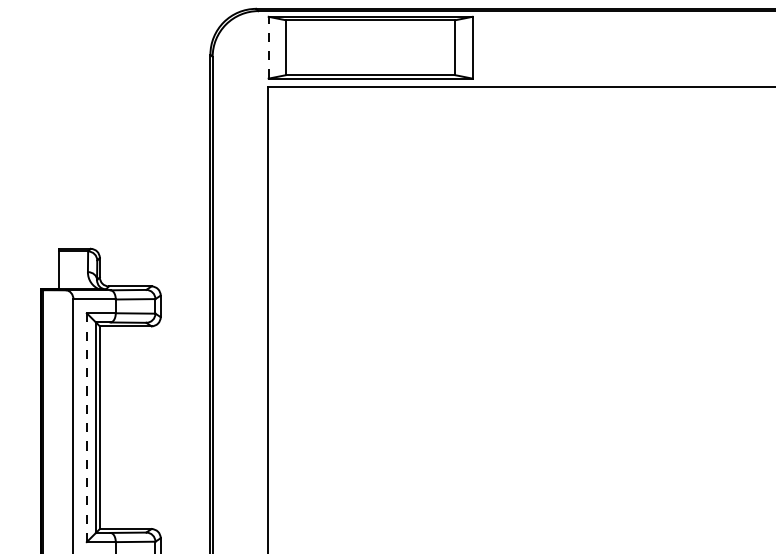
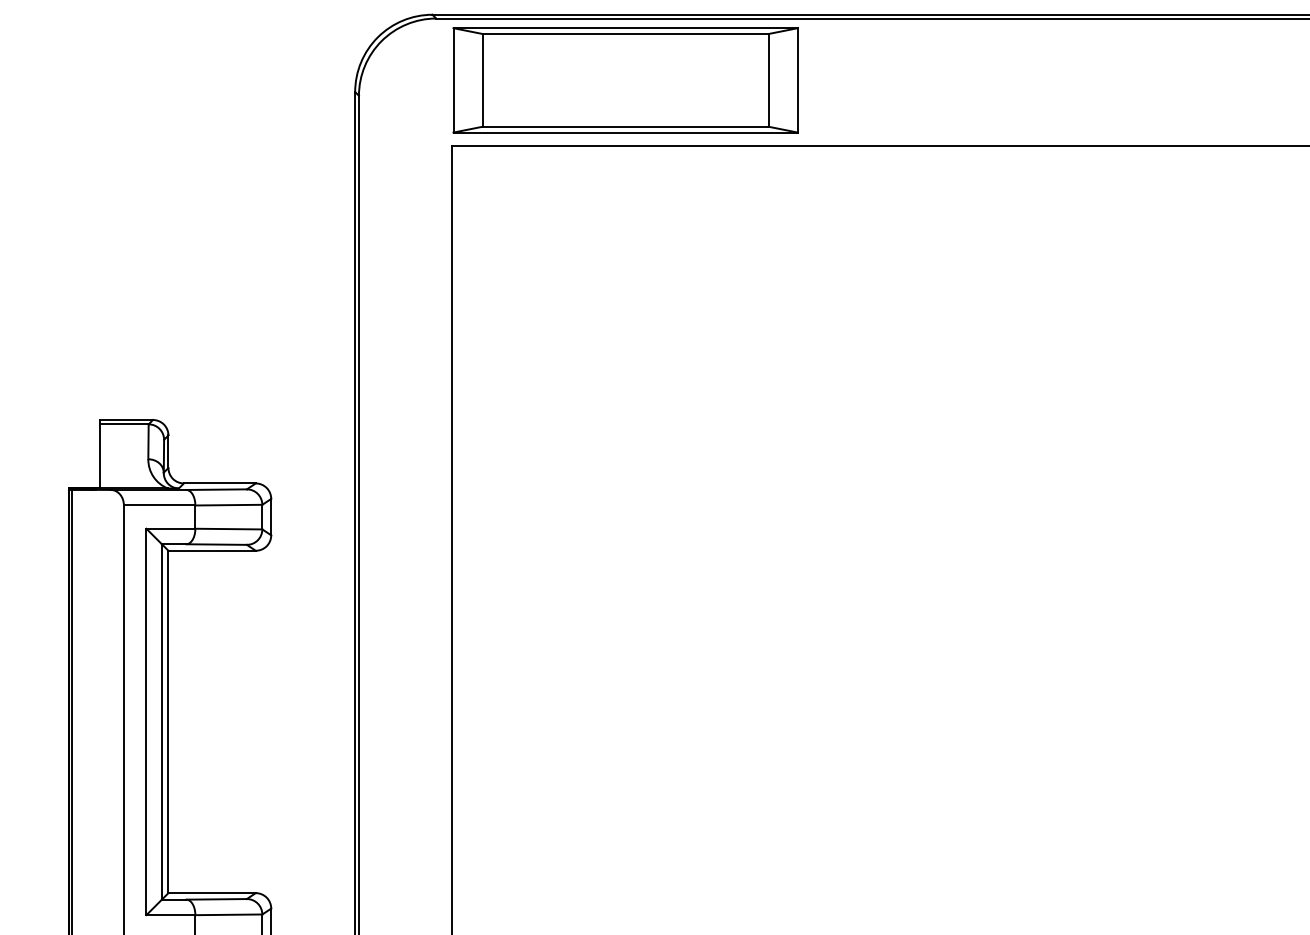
line: (268, 47) -> (453, 79), dashed -> solid
line: (86, 427) -> (145, 721), dashed -> solid

